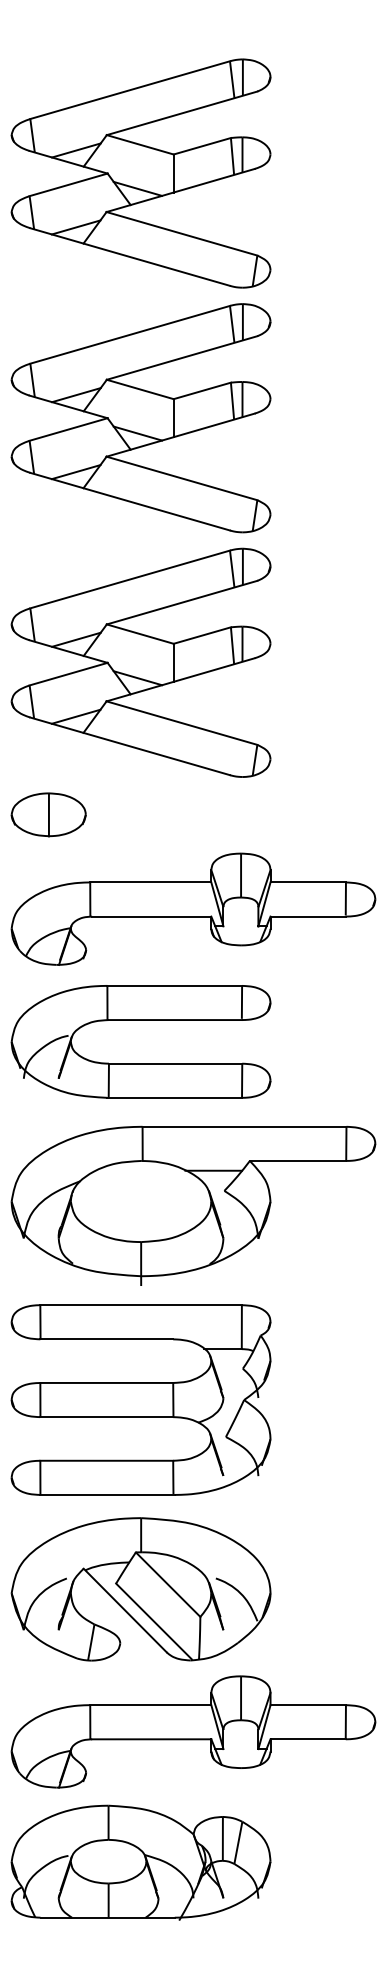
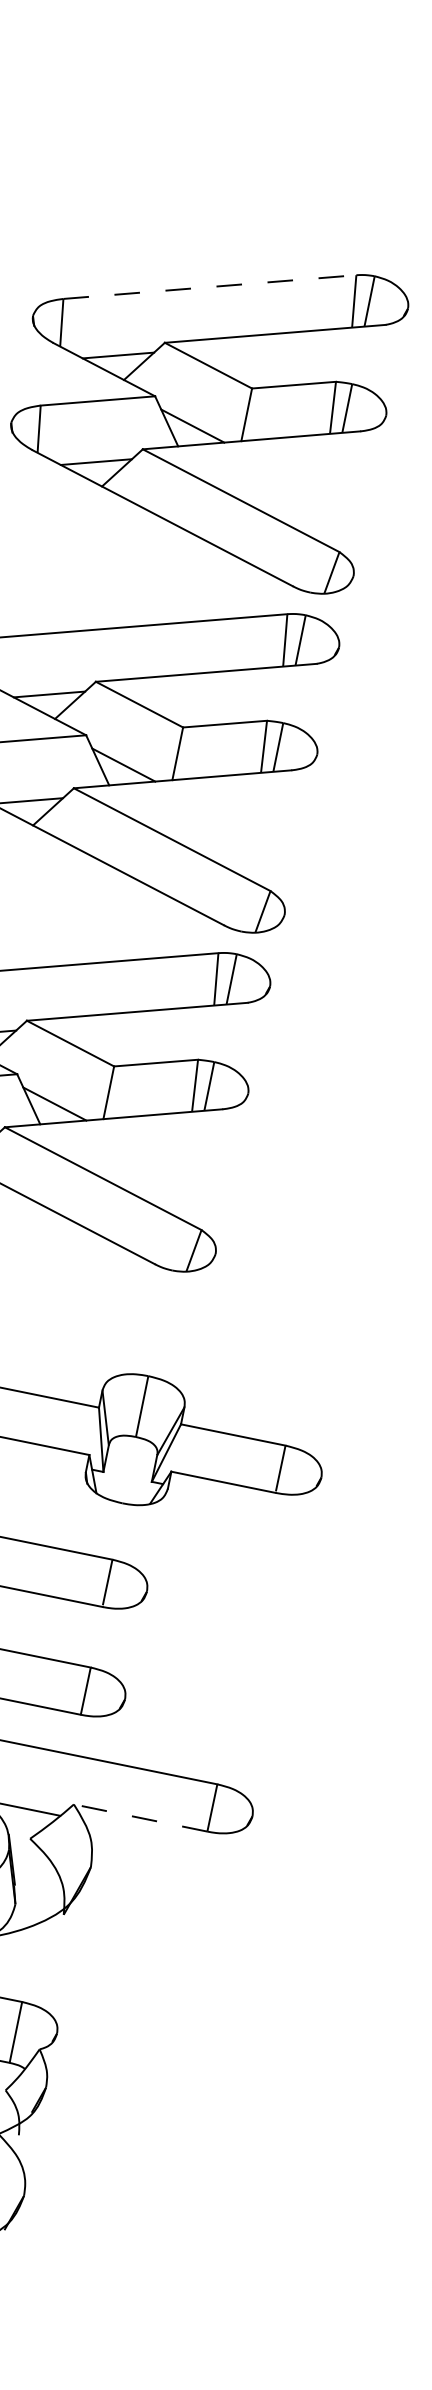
line: (130, 90) -> (210, 287), solid -> dashed
line: (297, 1160) -> (140, 1817), solid -> dashed

